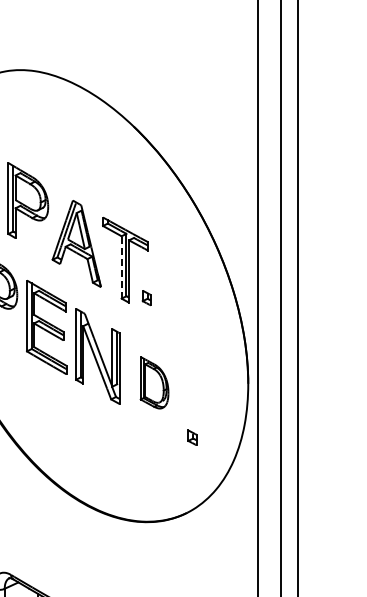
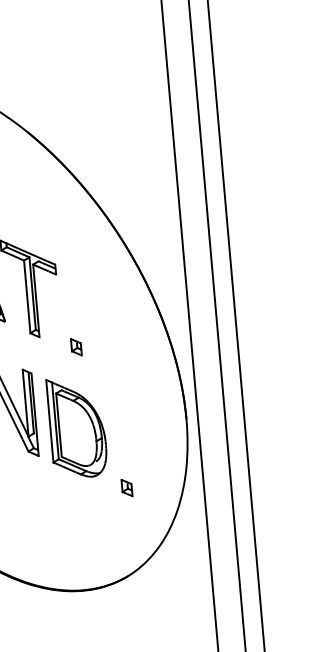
line: (121, 266) -> (26, 295), dashed -> solid
part: (146, 298) -> (76, 347), moved
part: (154, 382) -> (77, 427), size x1.67

